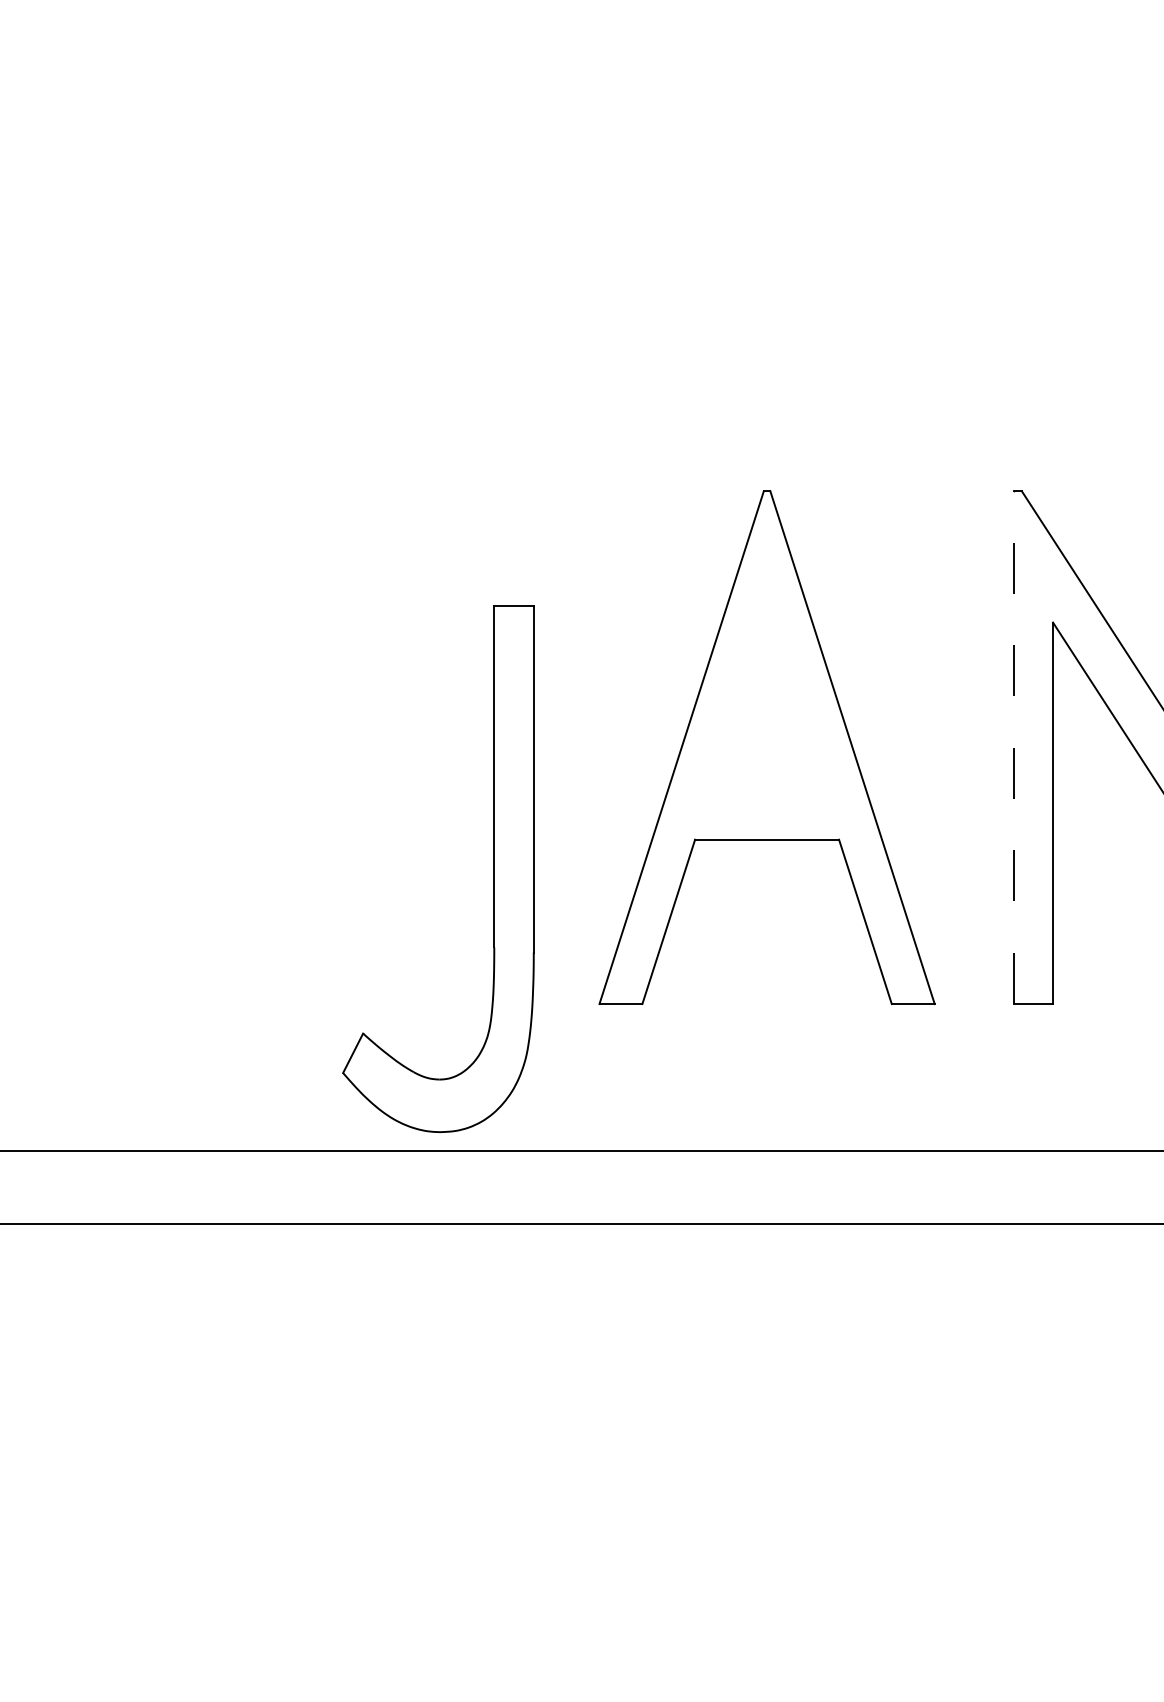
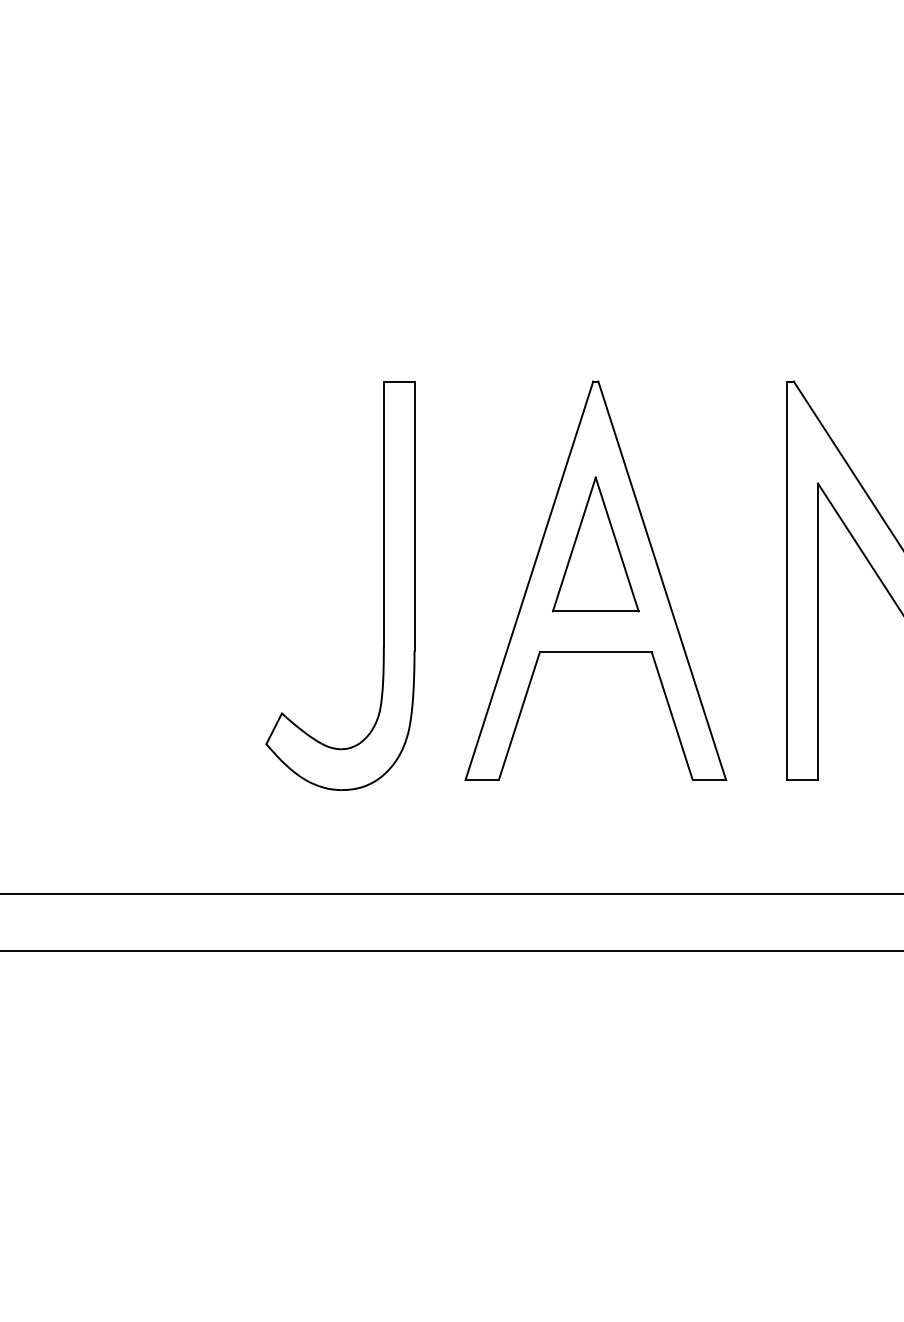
part: (766, 701) -> (595, 544), added
line: (1013, 747) -> (787, 580), dashed -> solid
part: (493, 868) -> (383, 585), moved

